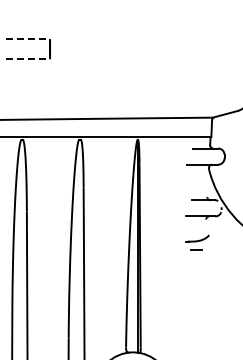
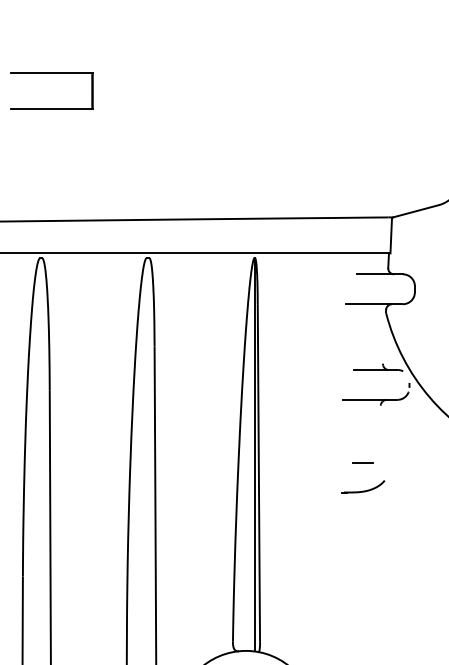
line: (28, 39) -> (52, 72), dashed -> solid
line: (28, 58) -> (52, 108), dashed -> solid
part: (197, 238) -> (363, 486), moved

